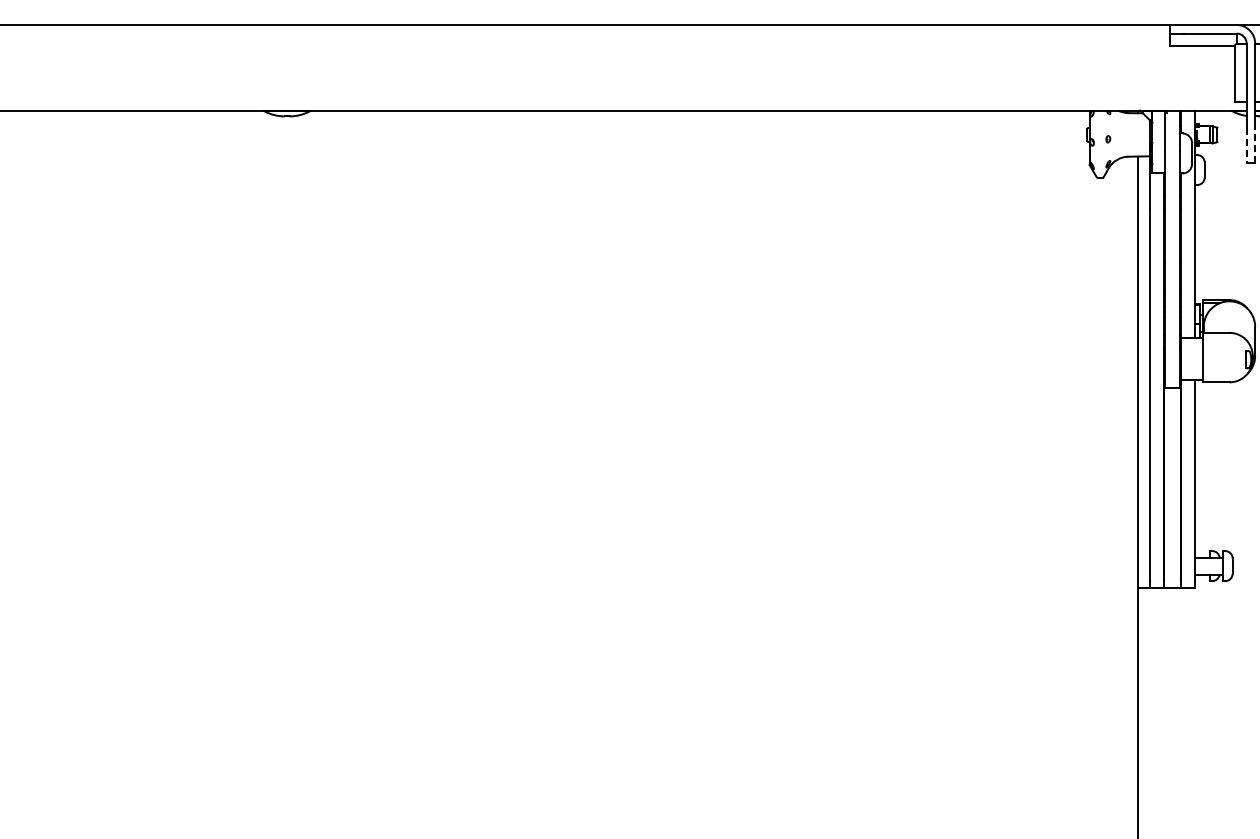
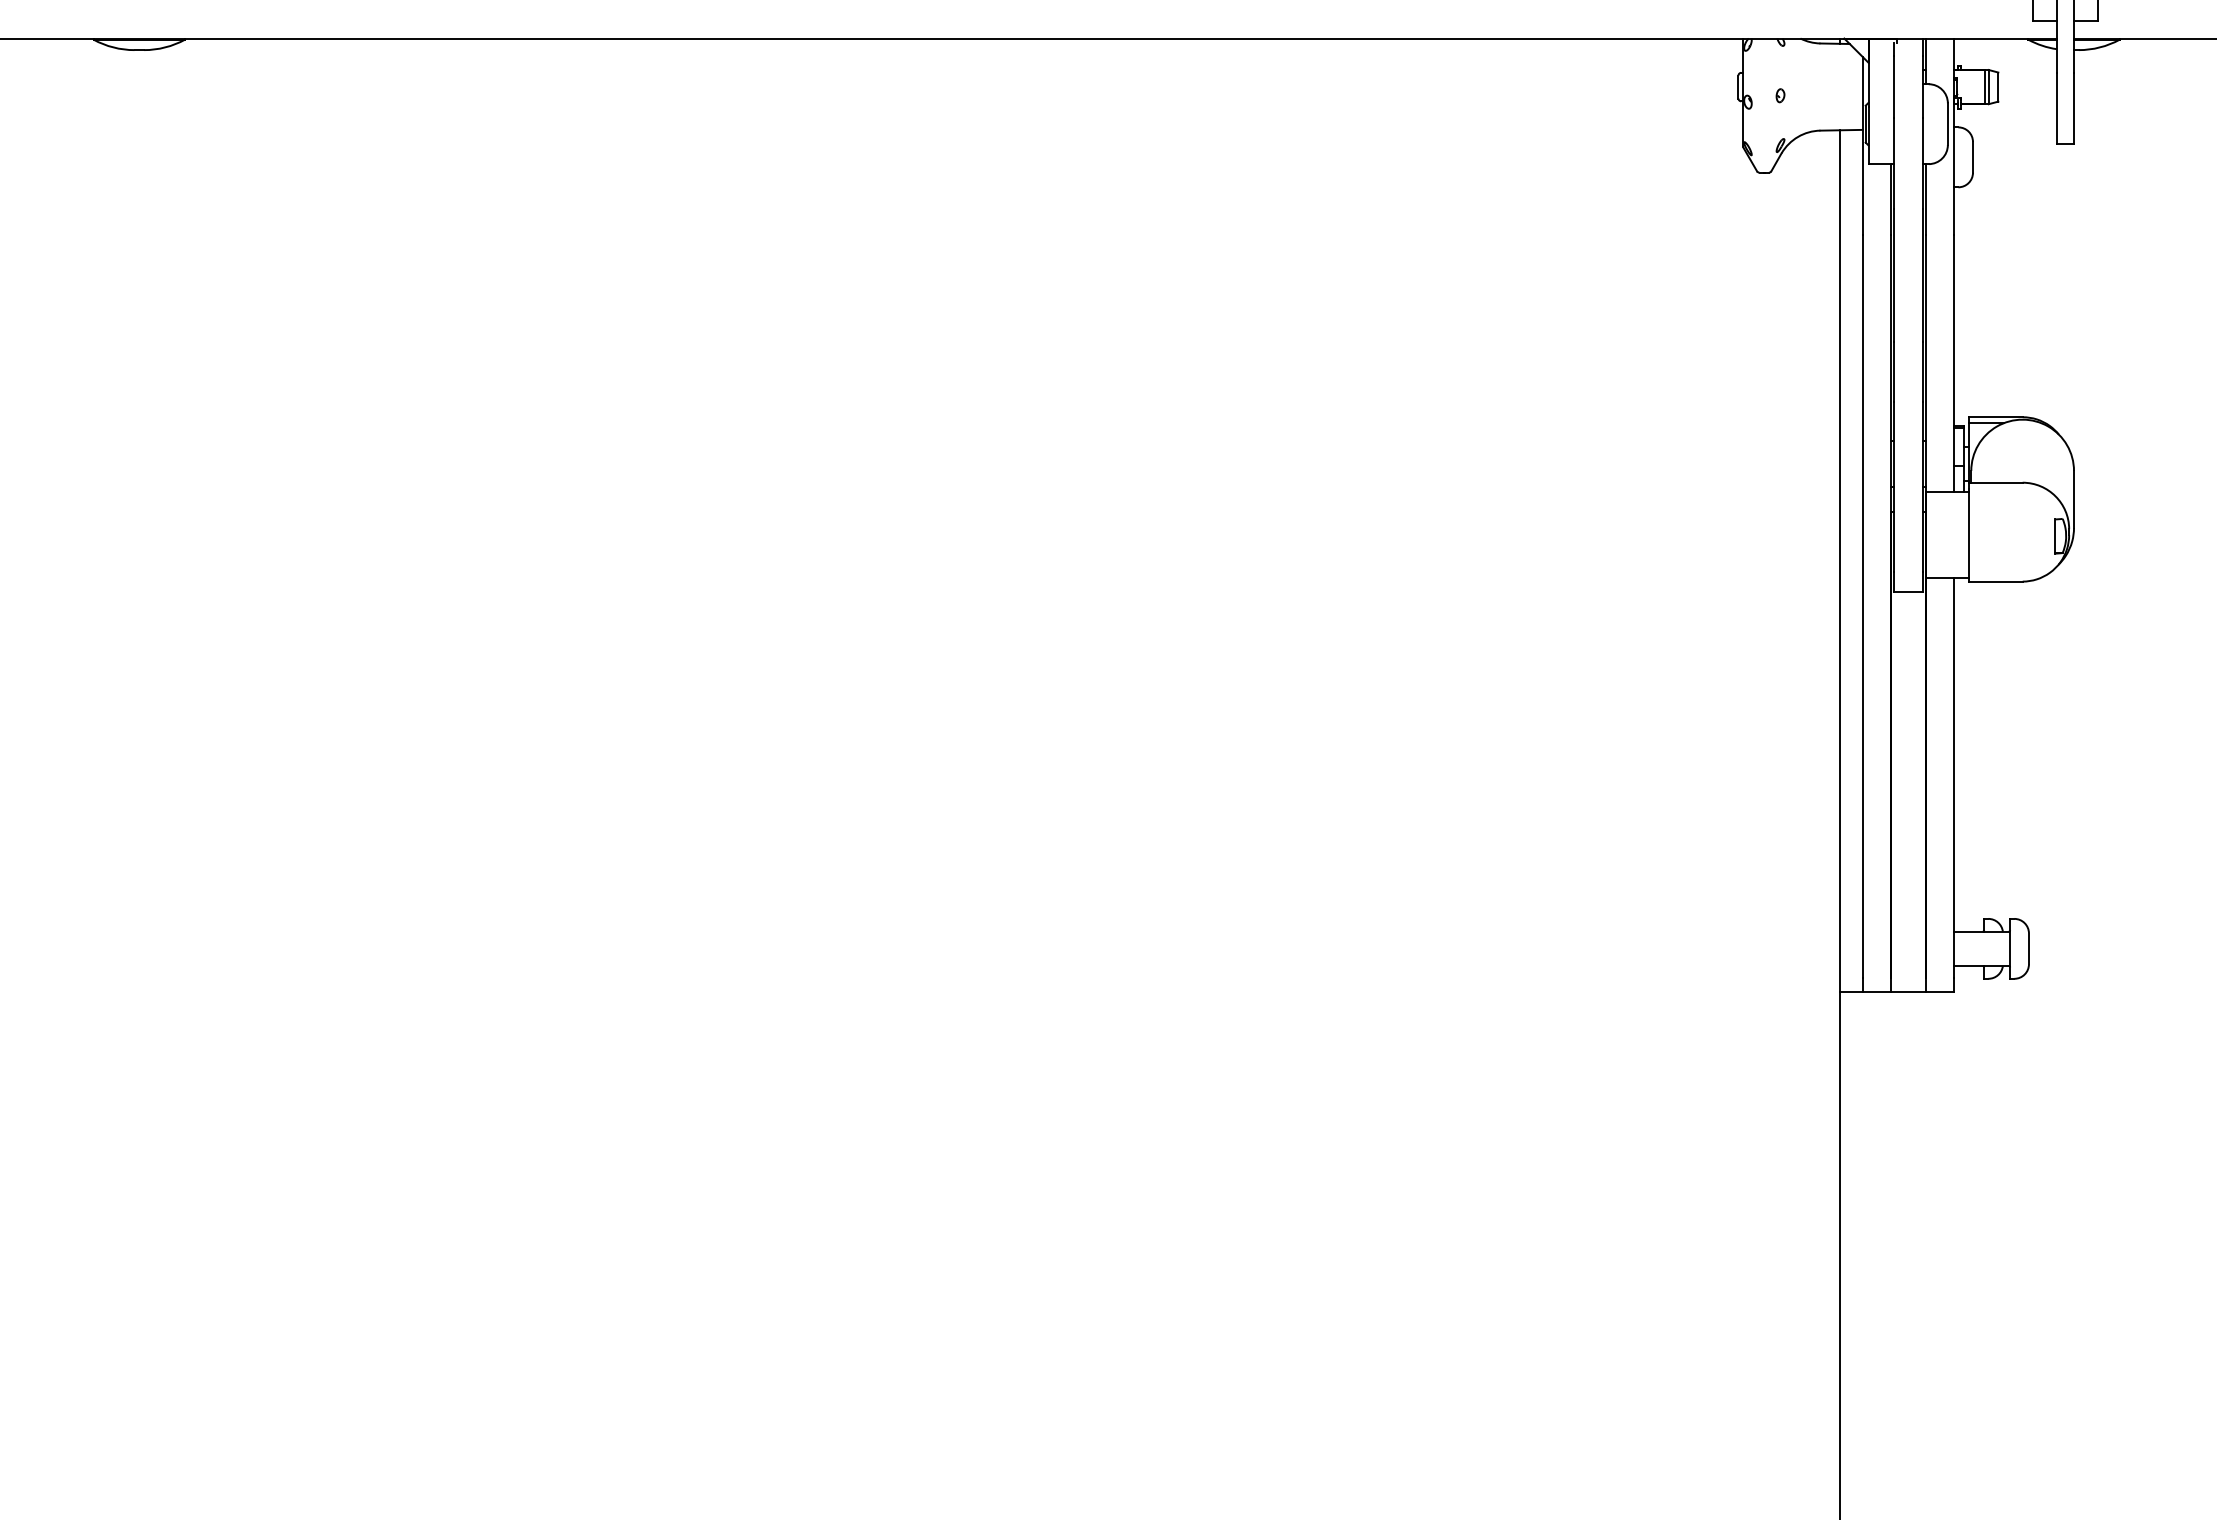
line: (1246, 145) -> (2056, 108), dashed -> solid
line: (1255, 145) -> (2074, 108), dashed -> solid

